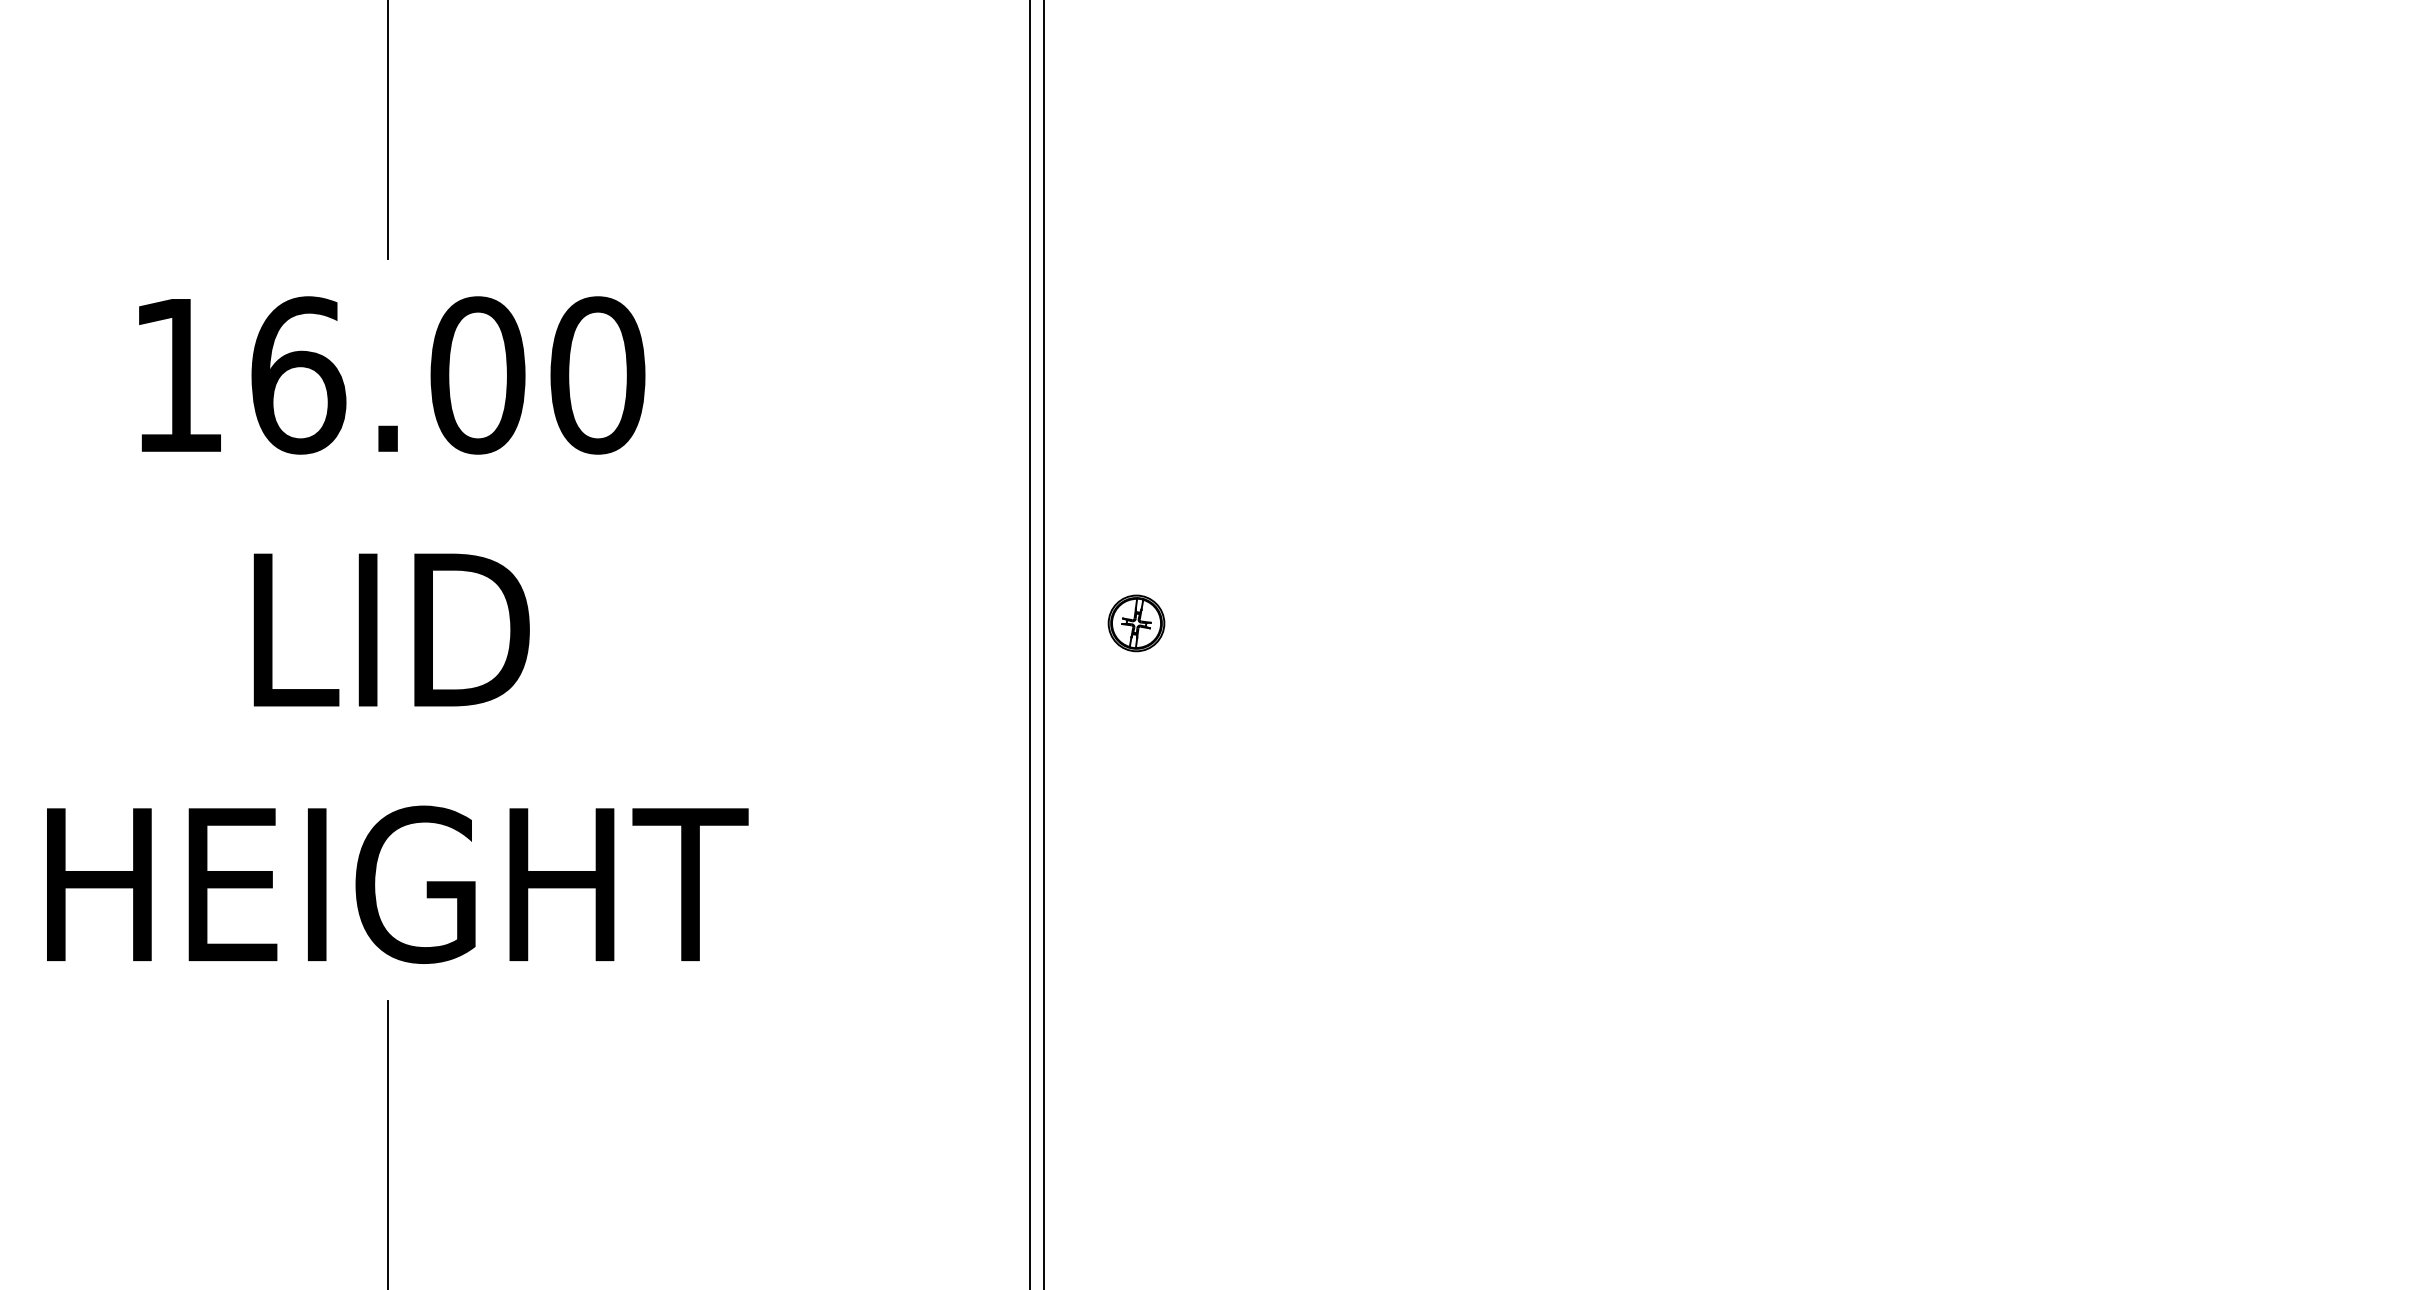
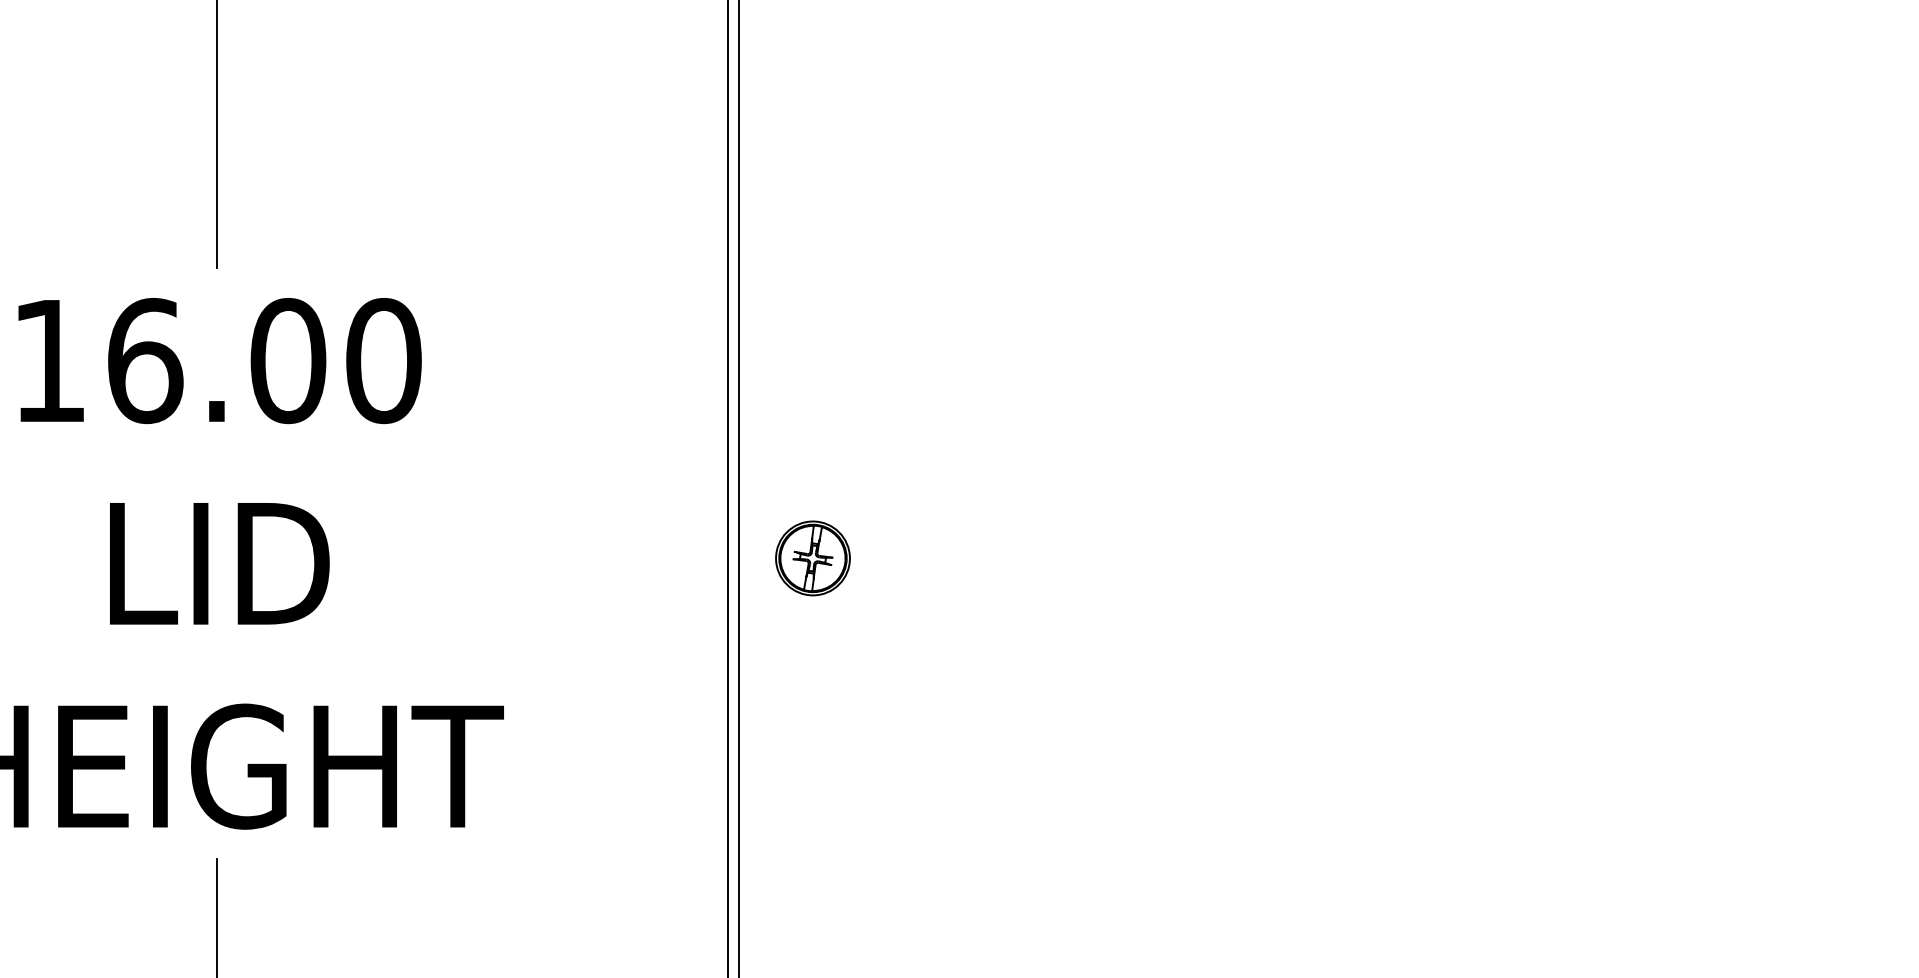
part: (1136, 623) -> (812, 558), size x1.67

